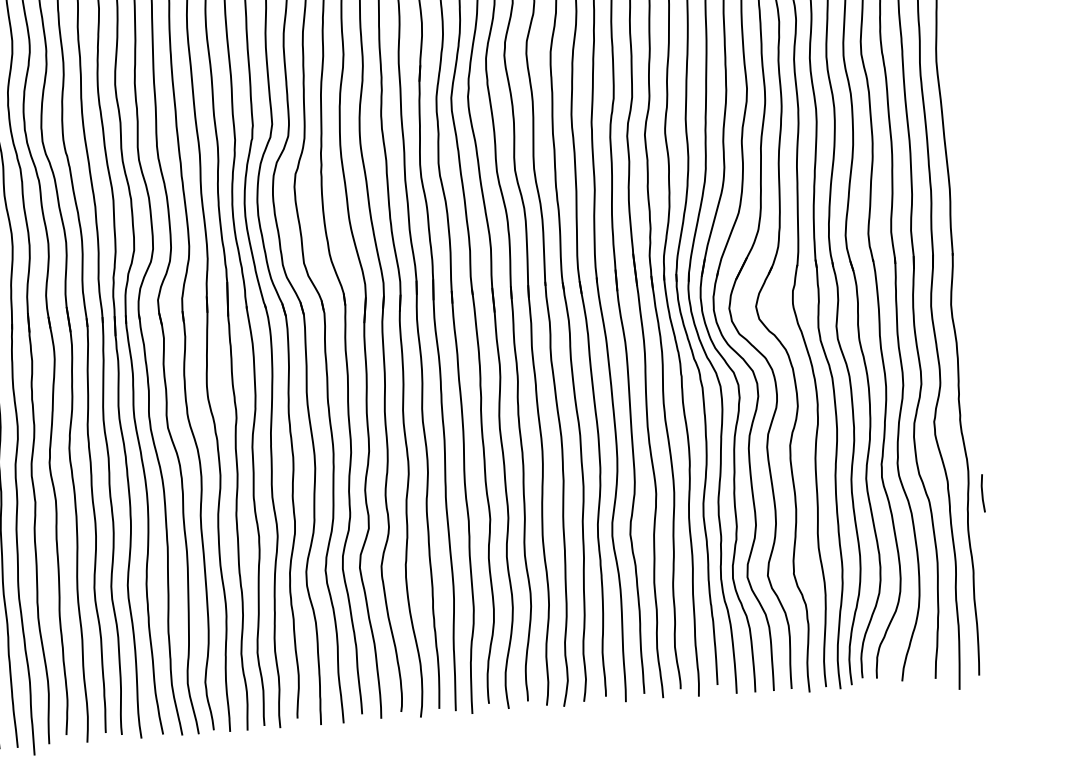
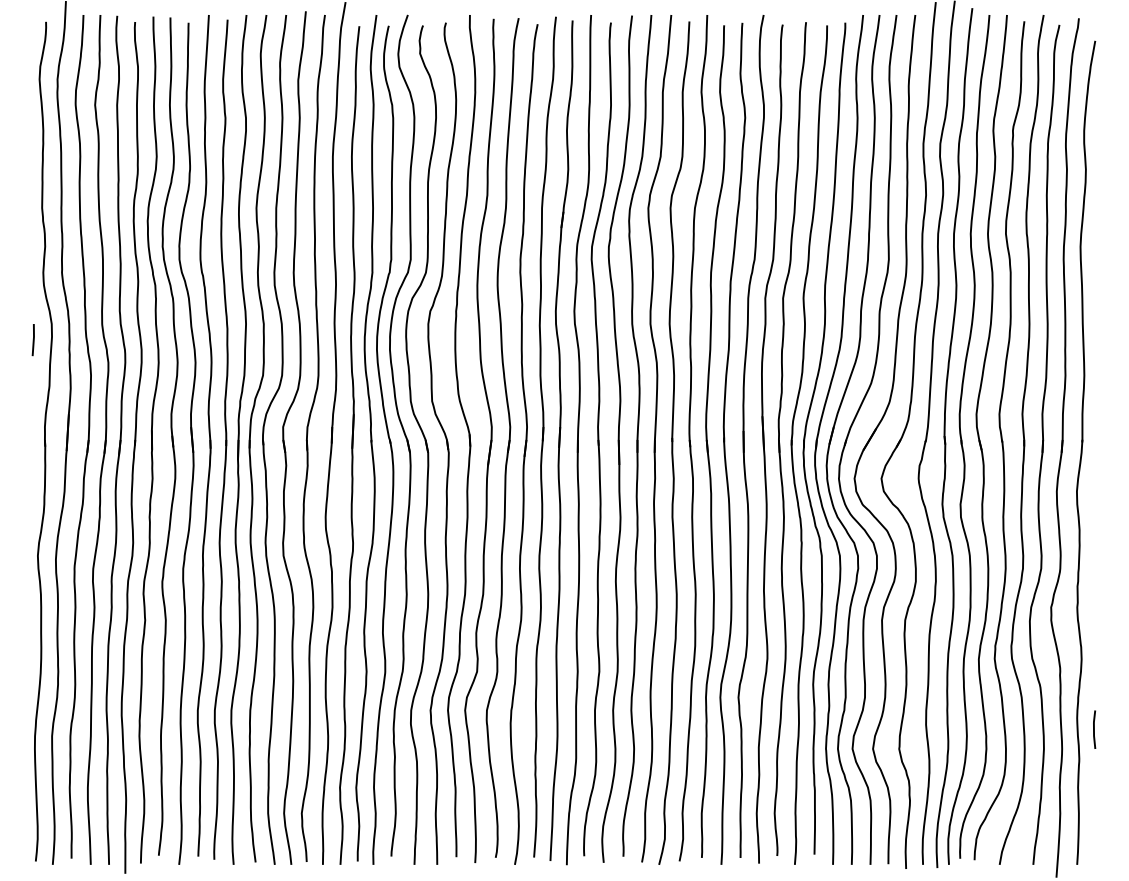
line: (982, 493) -> (1094, 729), moved

